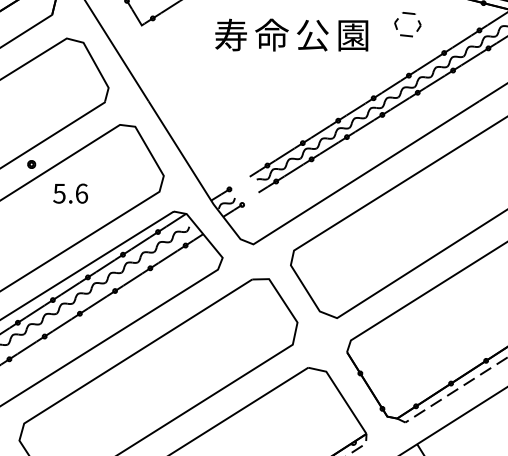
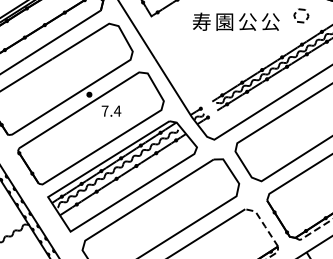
text: (271, 34) -> (224, 21), 命 -> 園
text: (353, 34) -> (270, 21), 園 -> 公
text: (69, 192) -> (110, 110), 5.6 -> 7.4
line: (340, 393) -> (263, 223), solid -> dashed

